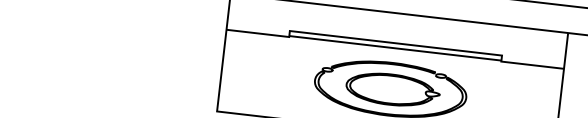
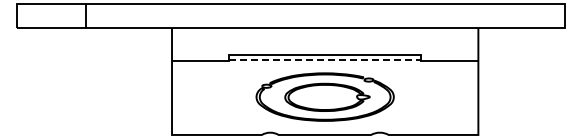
line: (395, 47) -> (325, 59), solid -> dashed

